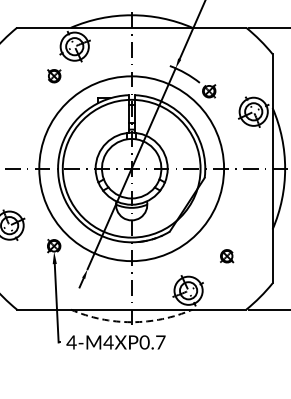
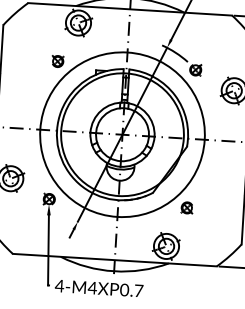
part: (54, 76) -> (58, 61), moved
part: (227, 256) -> (187, 208), moved
arc: (131, 322) -> (113, 271), dashed -> solid

